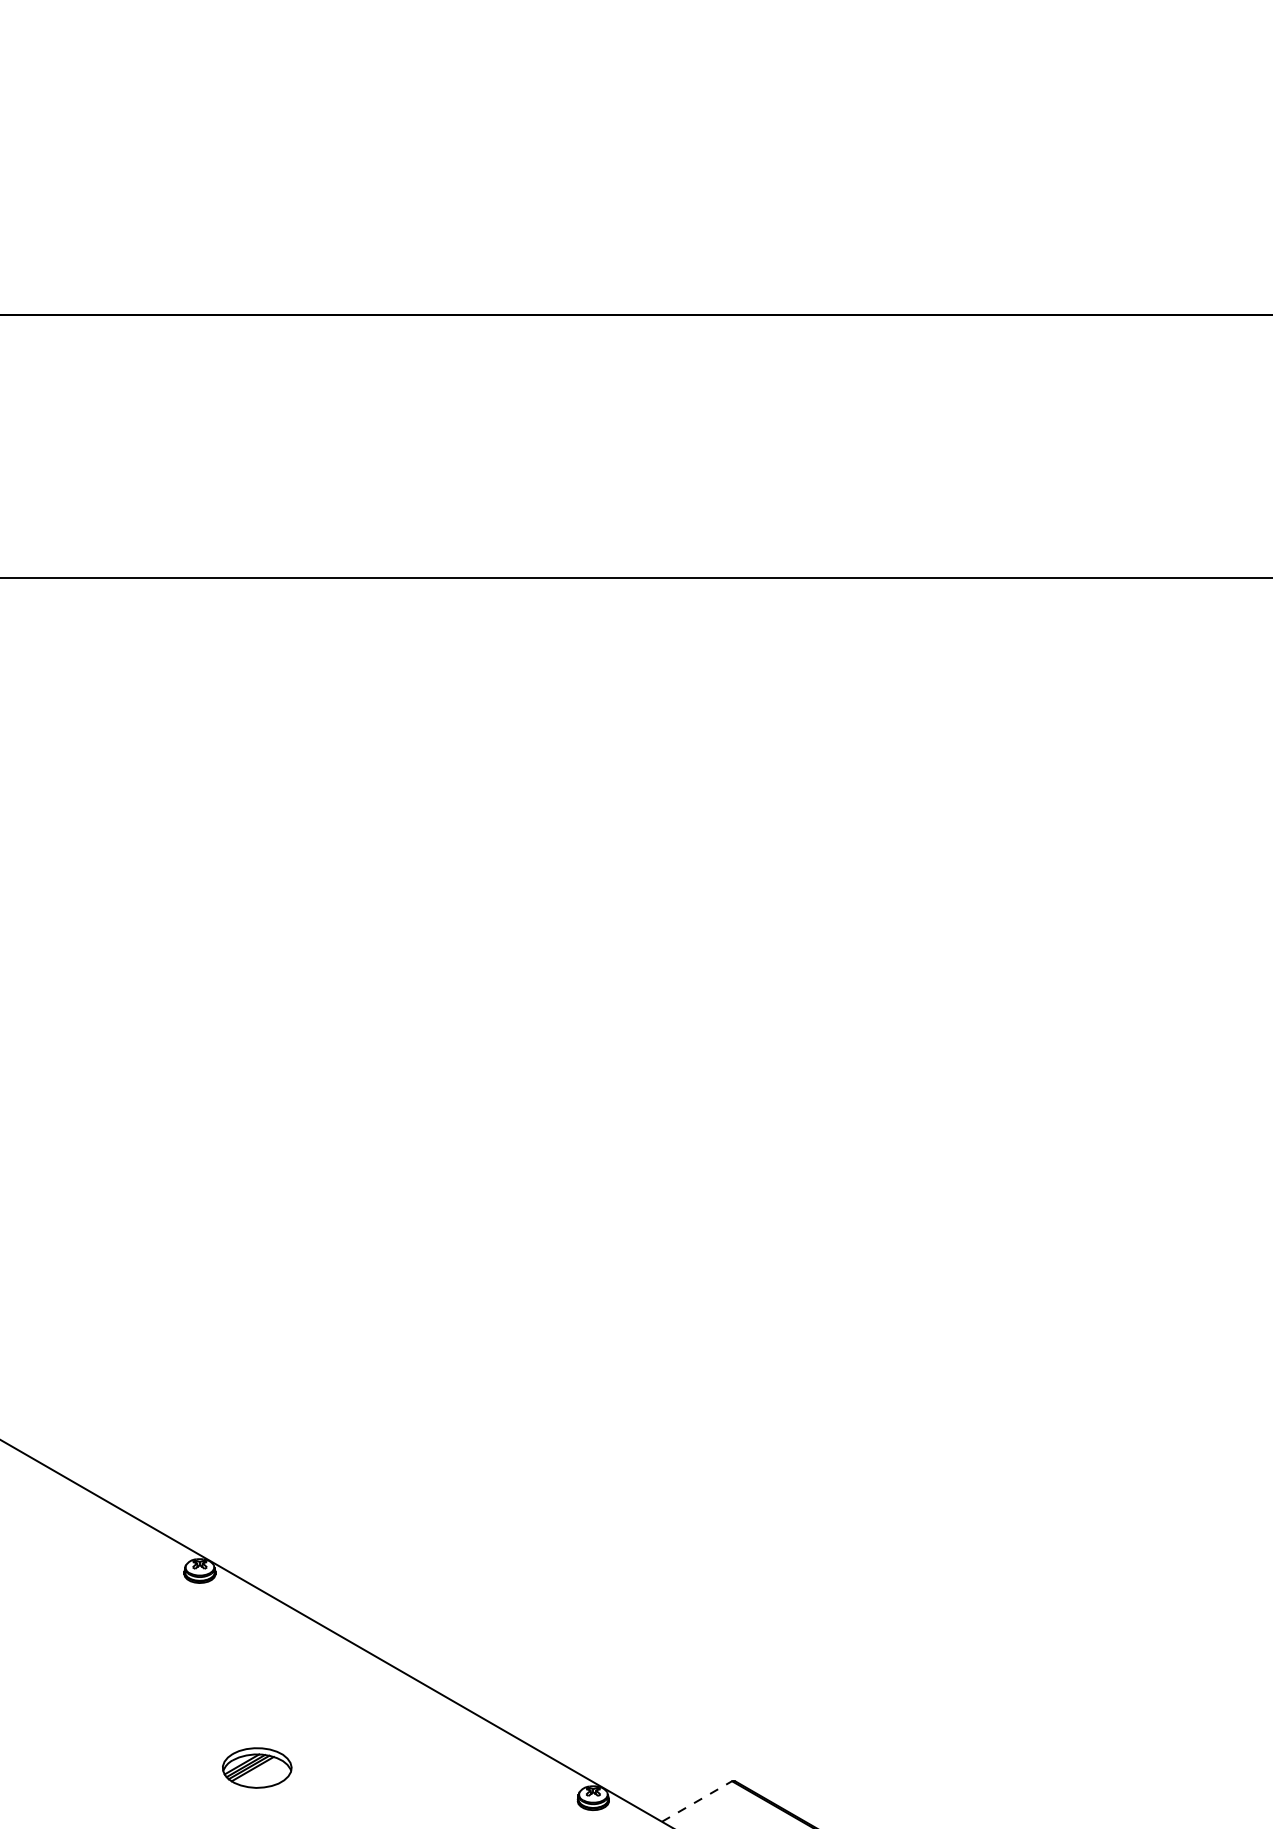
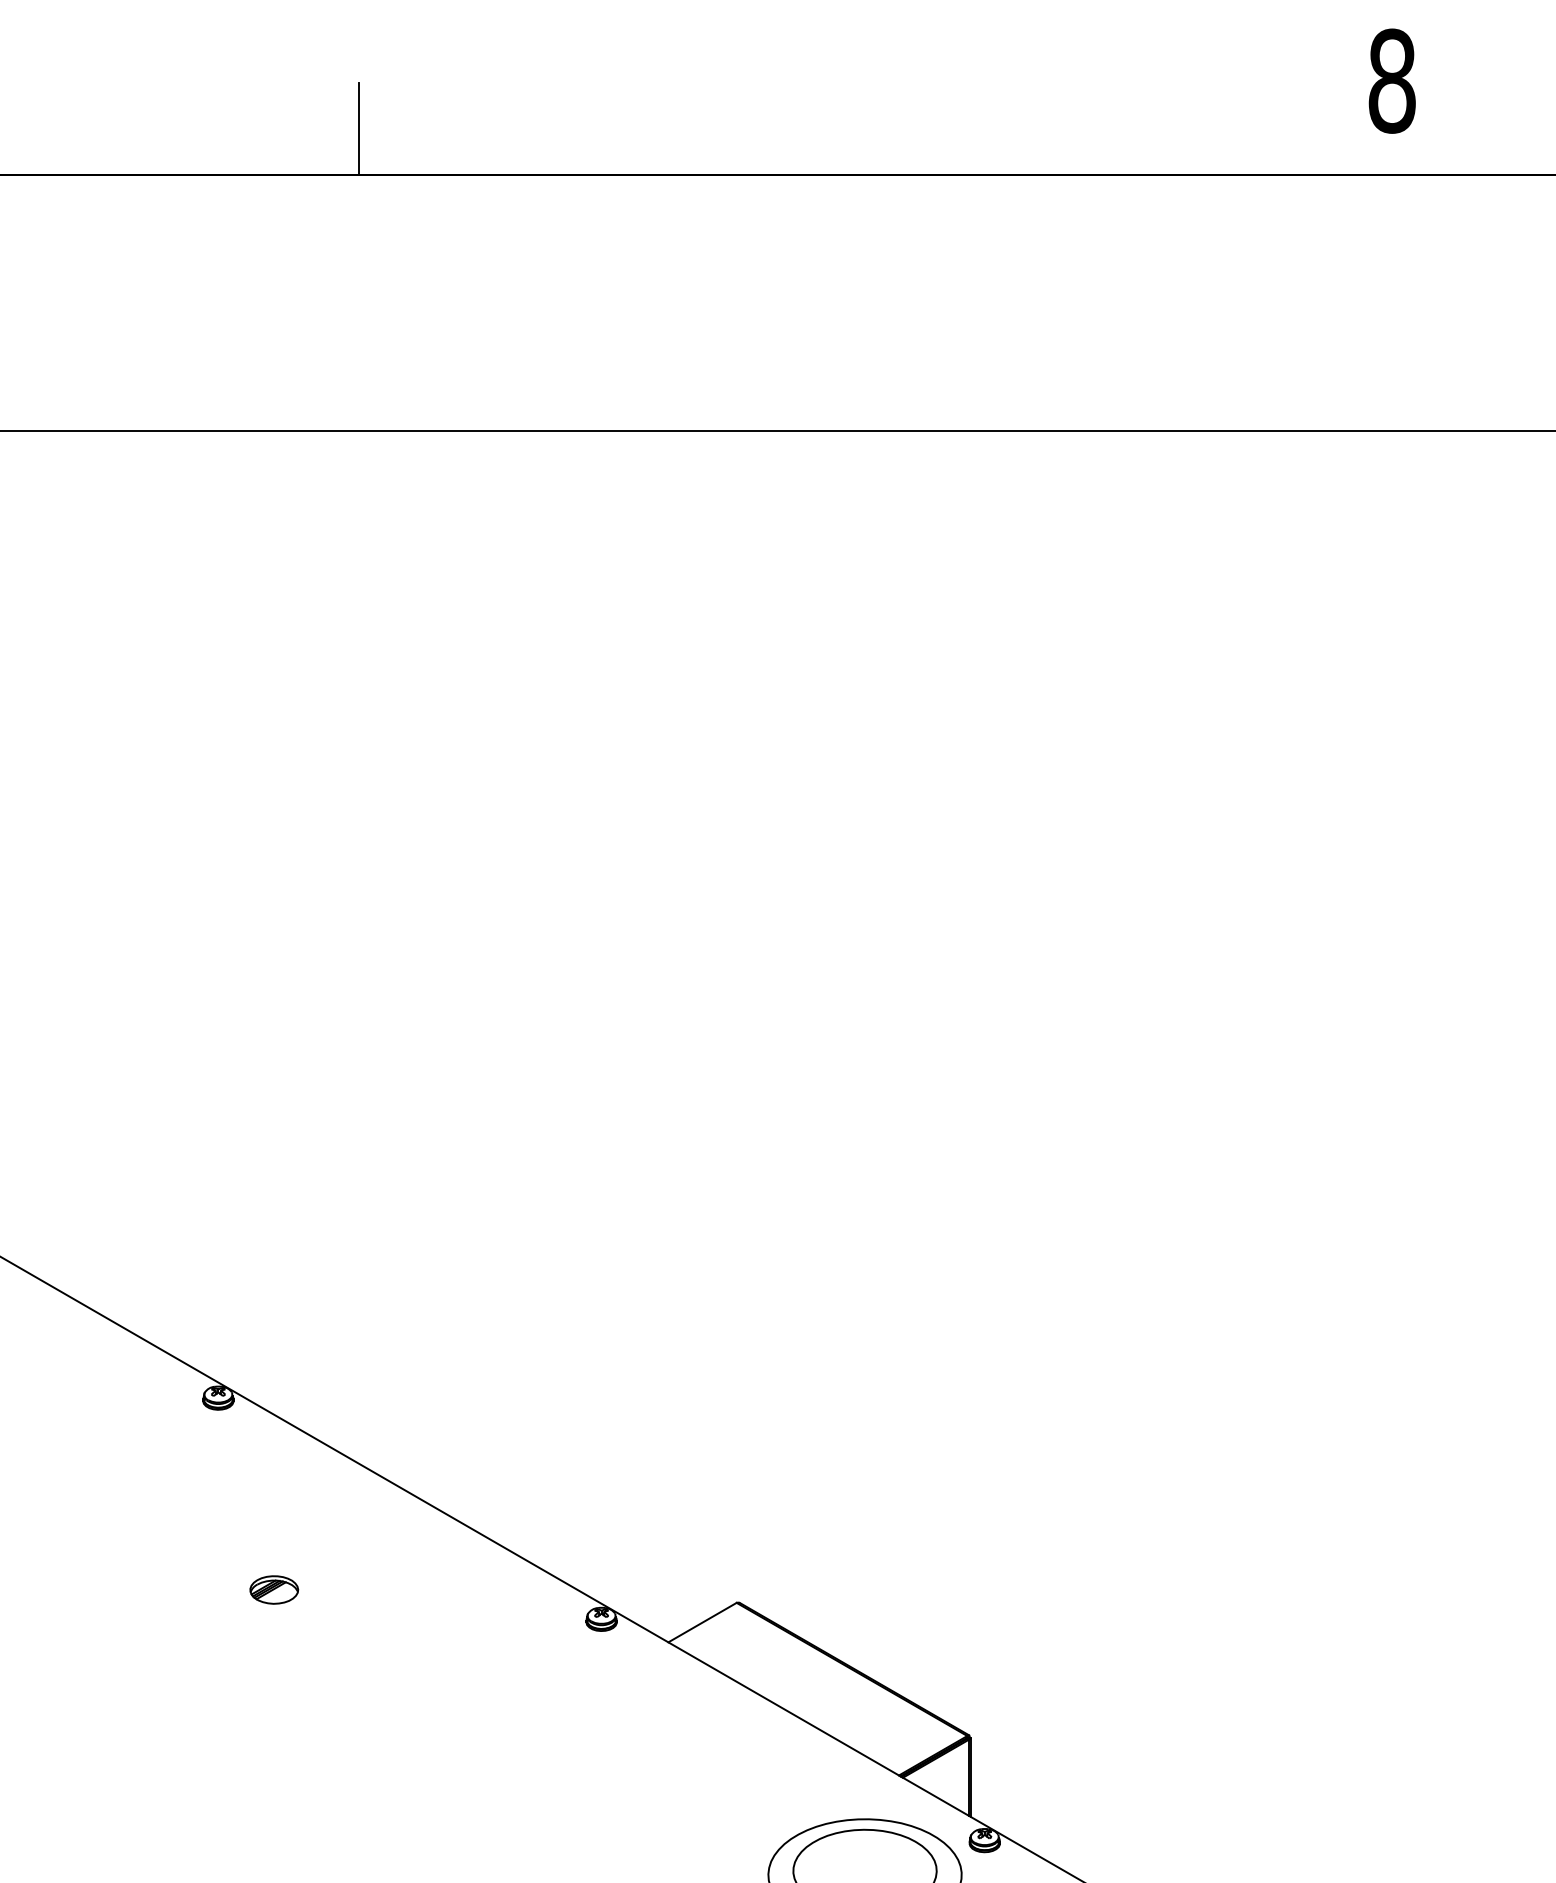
line: (343, 268) -> (358, 129), added
part: (257, 1767) -> (274, 1589), size x0.71
line: (696, 1801) -> (702, 1622), dashed -> solid

